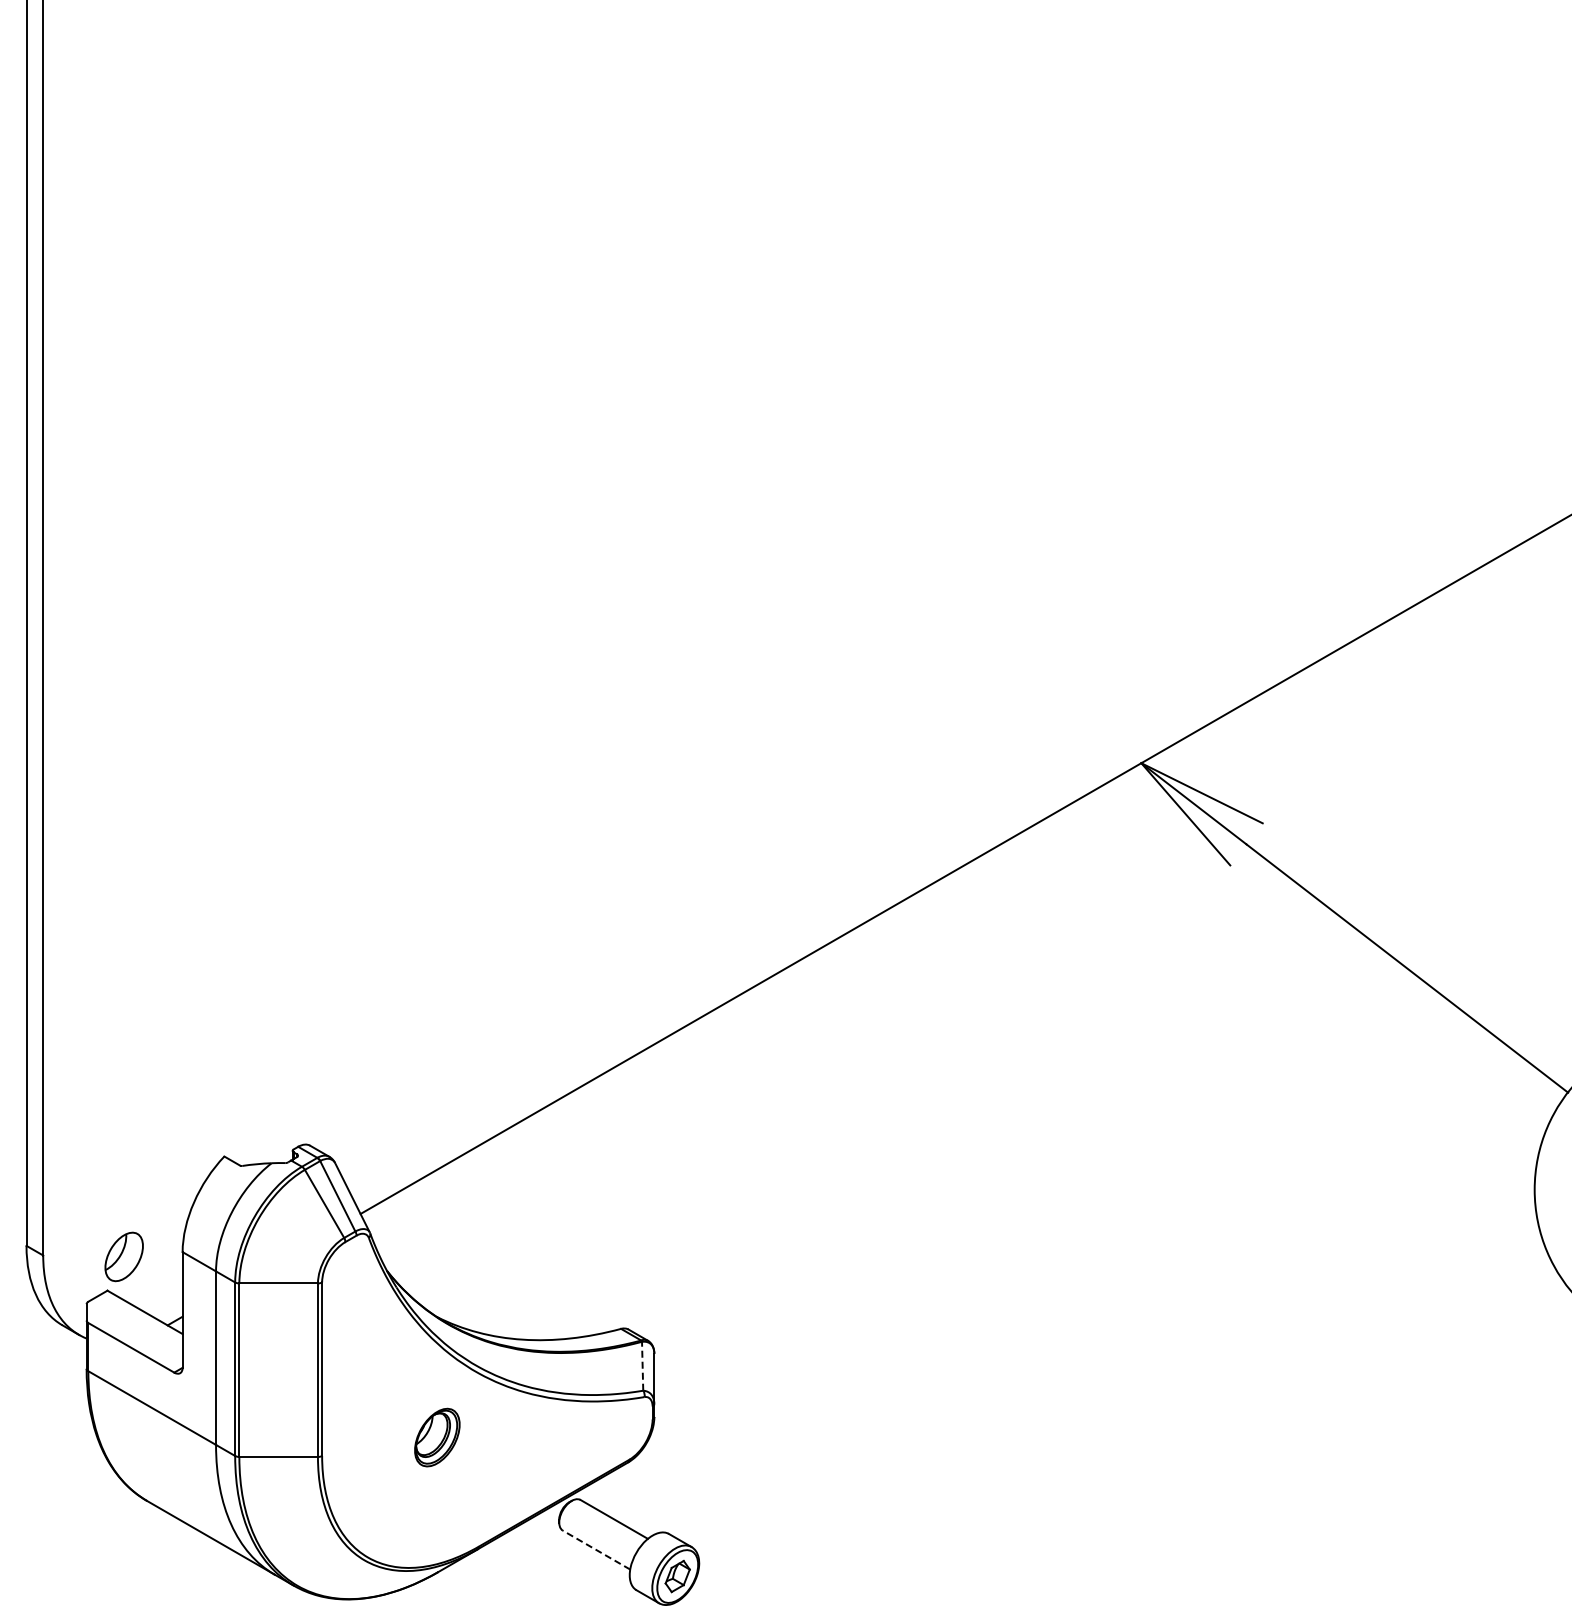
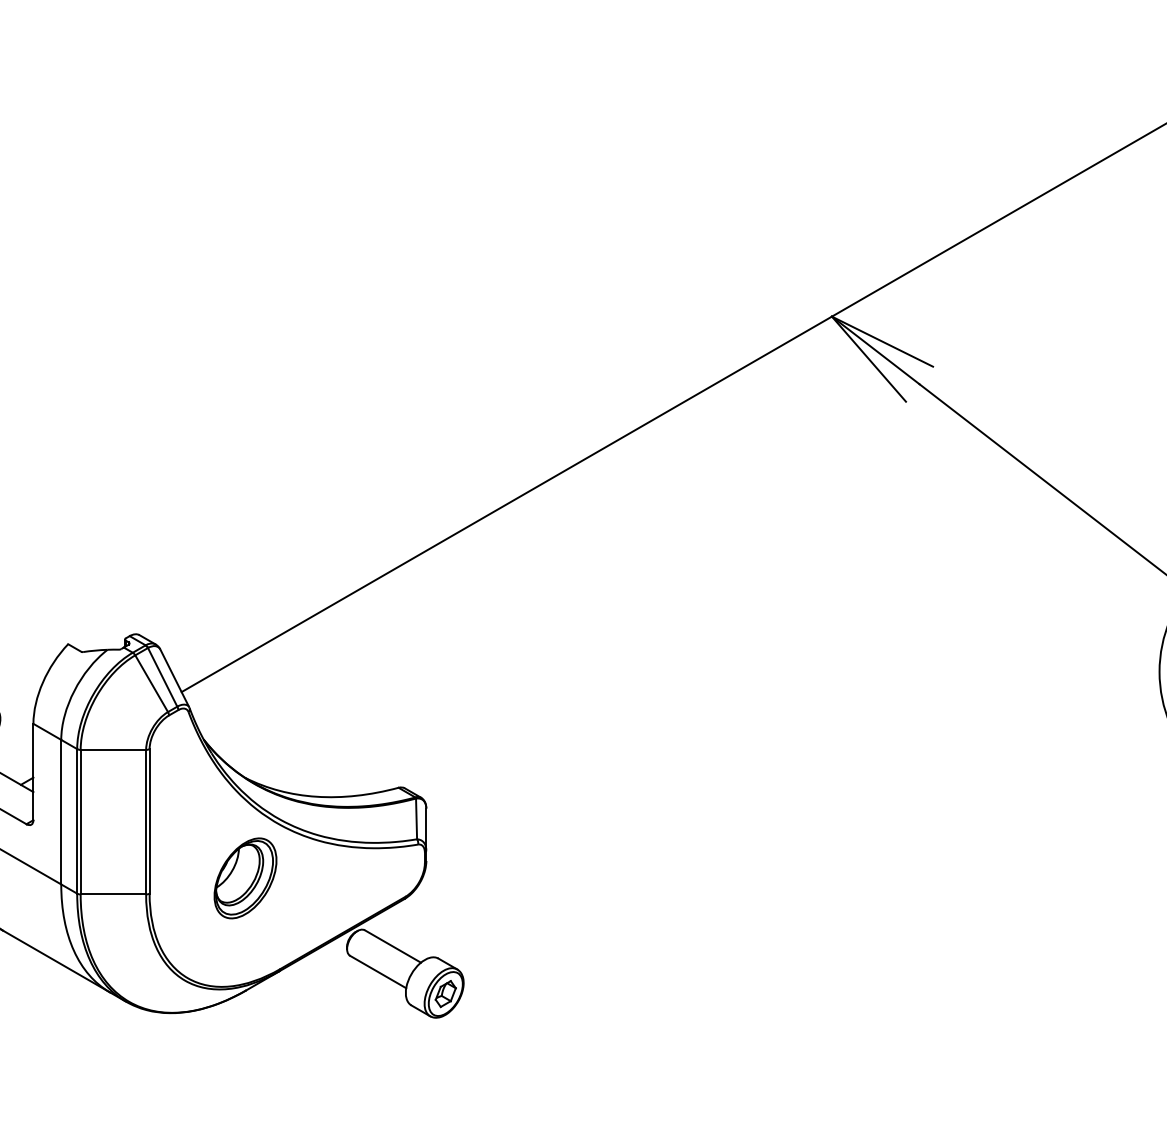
line: (642, 1365) -> (416, 818), dashed -> solid
part: (437, 1437) -> (245, 878), size x1.67
line: (596, 1550) -> (378, 972), dashed -> solid

